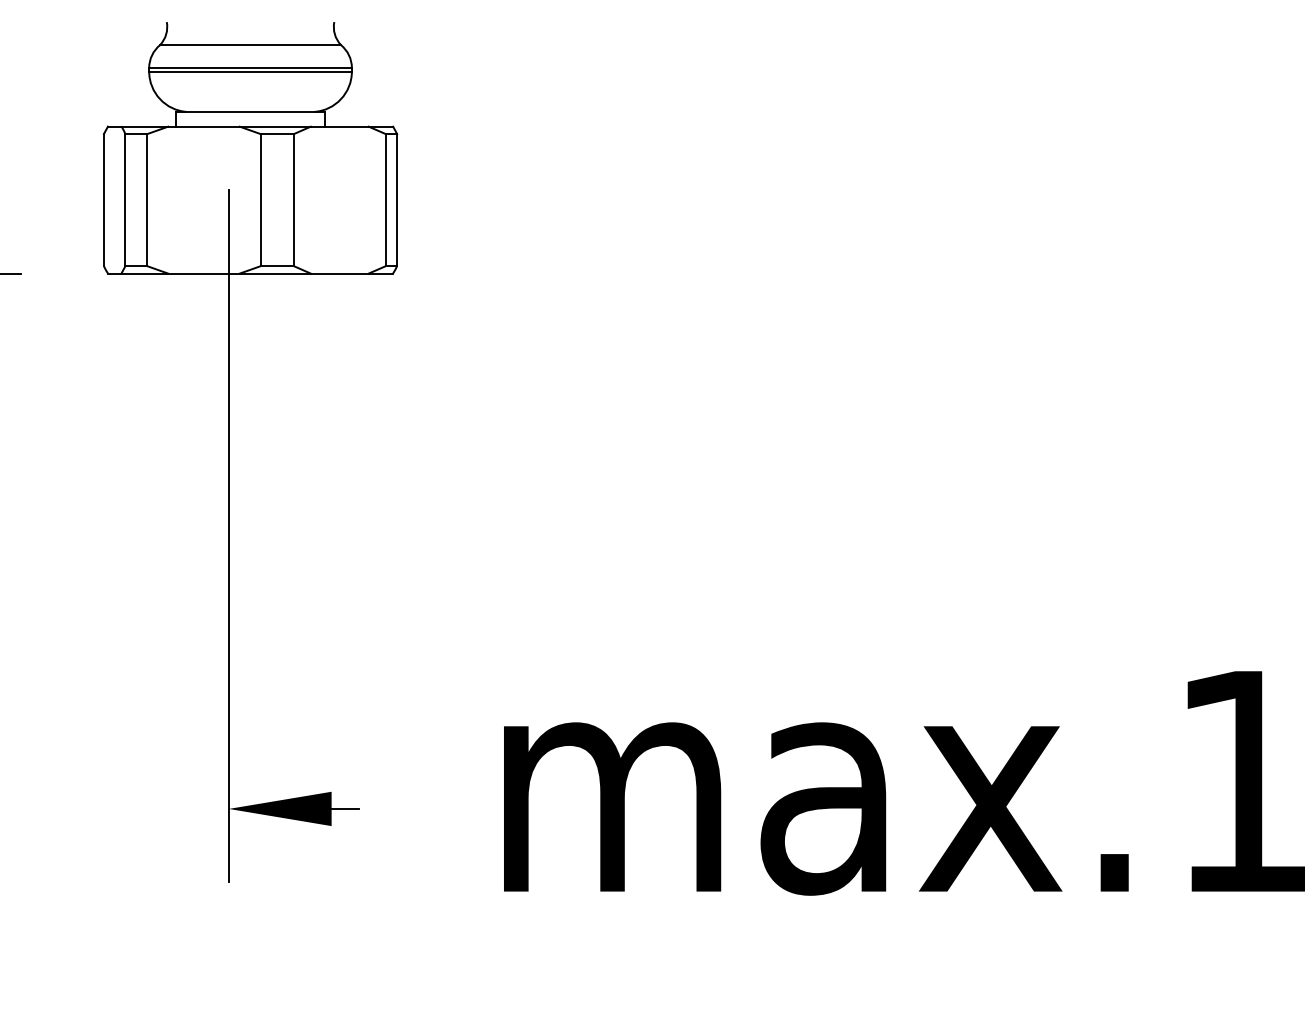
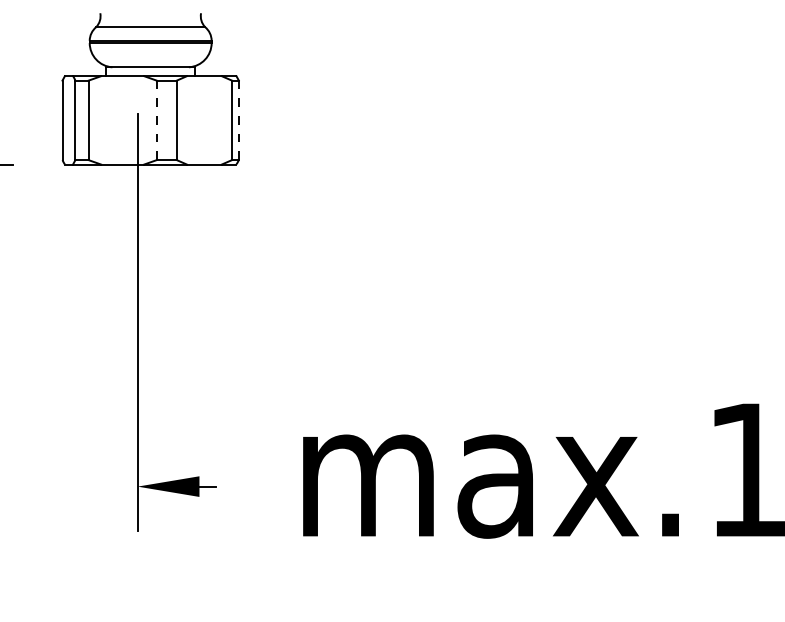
line: (260, 200) -> (156, 120), solid -> dashed
line: (396, 200) -> (238, 120), solid -> dashed

